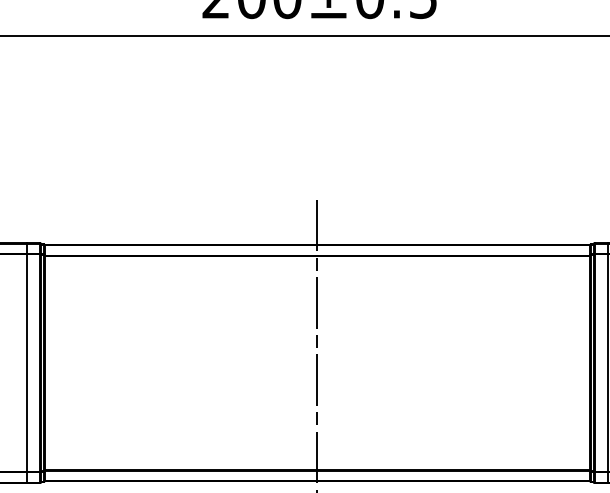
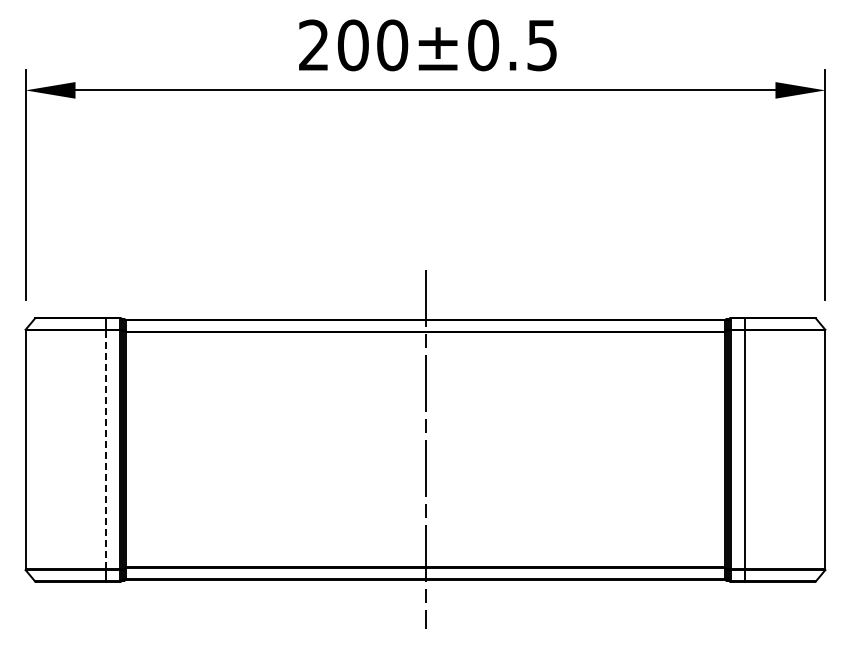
line: (26, 362) -> (105, 449), solid -> dashed

